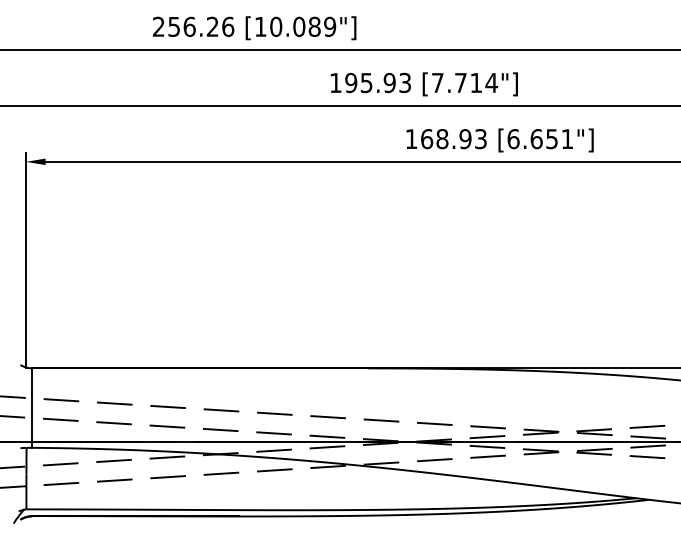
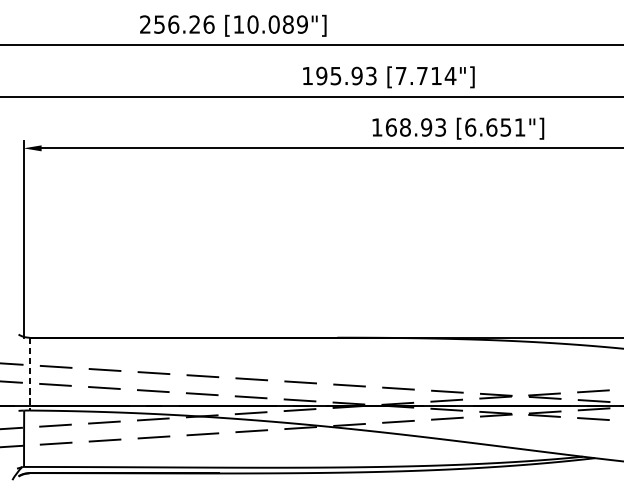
line: (32, 408) -> (29, 374), solid -> dashed

